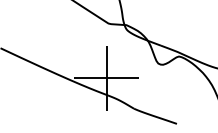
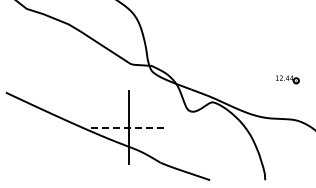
line: (106, 78) -> (128, 127), solid -> dashed

